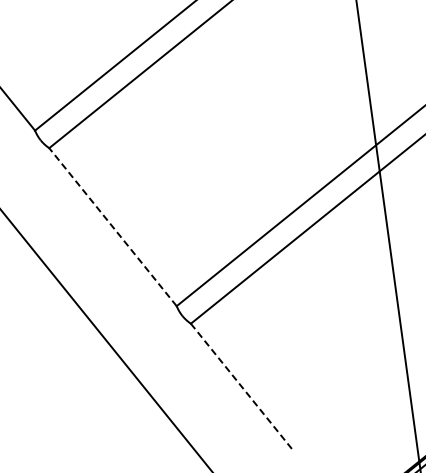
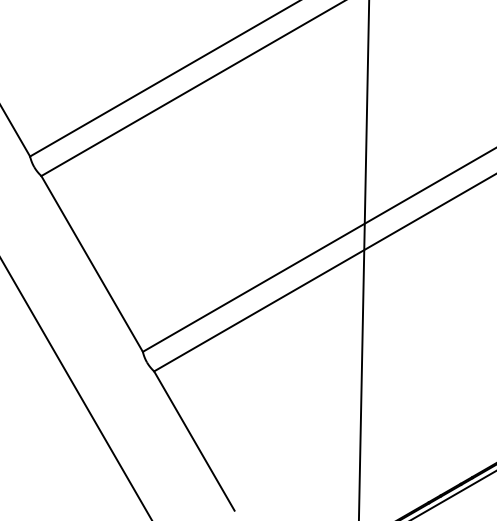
line: (112, 226) -> (91, 263), dashed -> solid
line: (241, 385) -> (194, 440), dashed -> solid

